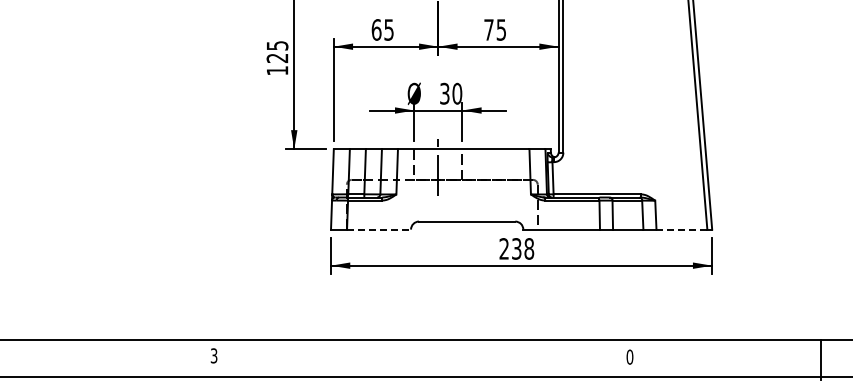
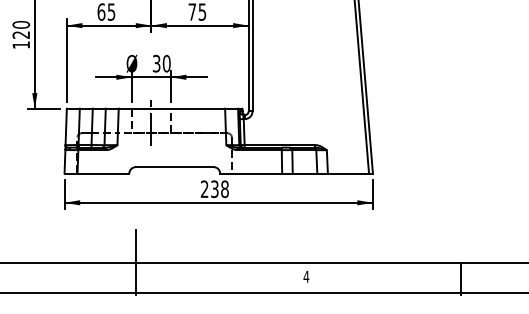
text: (277, 45) -> (21, 24), 125 -> 120
line: (379, 229) -> (103, 173), dashed -> solid
line: (681, 229) -> (348, 173), dashed -> solid
line: (419, 339) -> (136, 262), added
text: (629, 356) -> (306, 276), 0 -> 4

